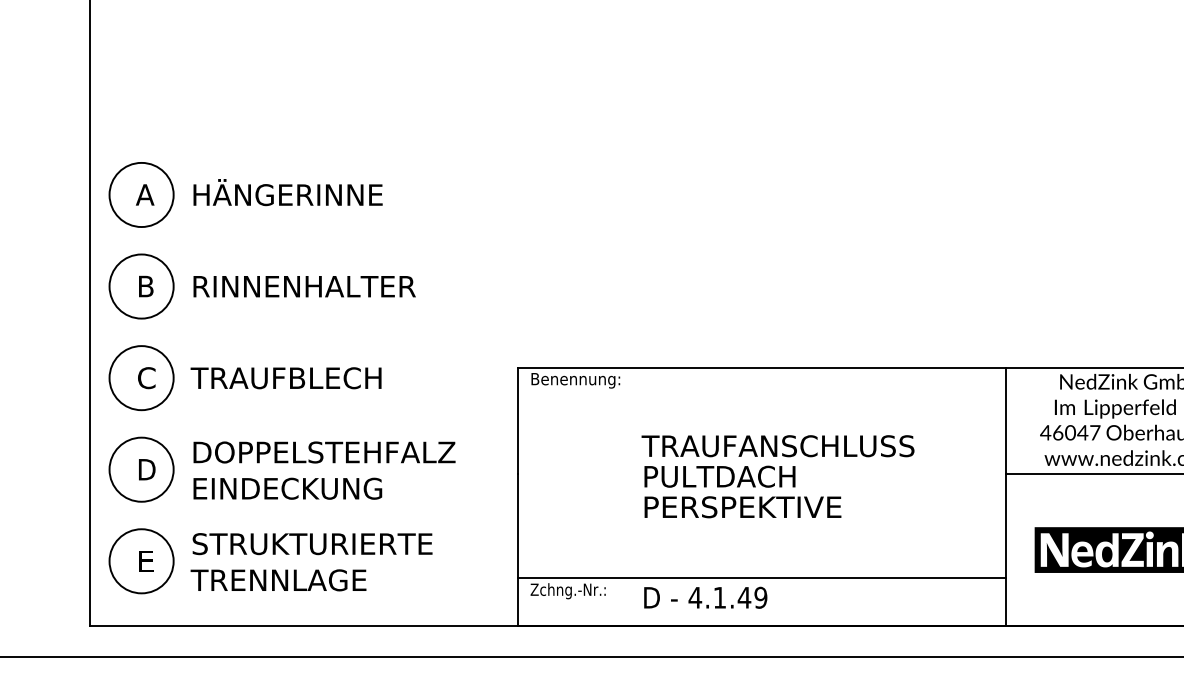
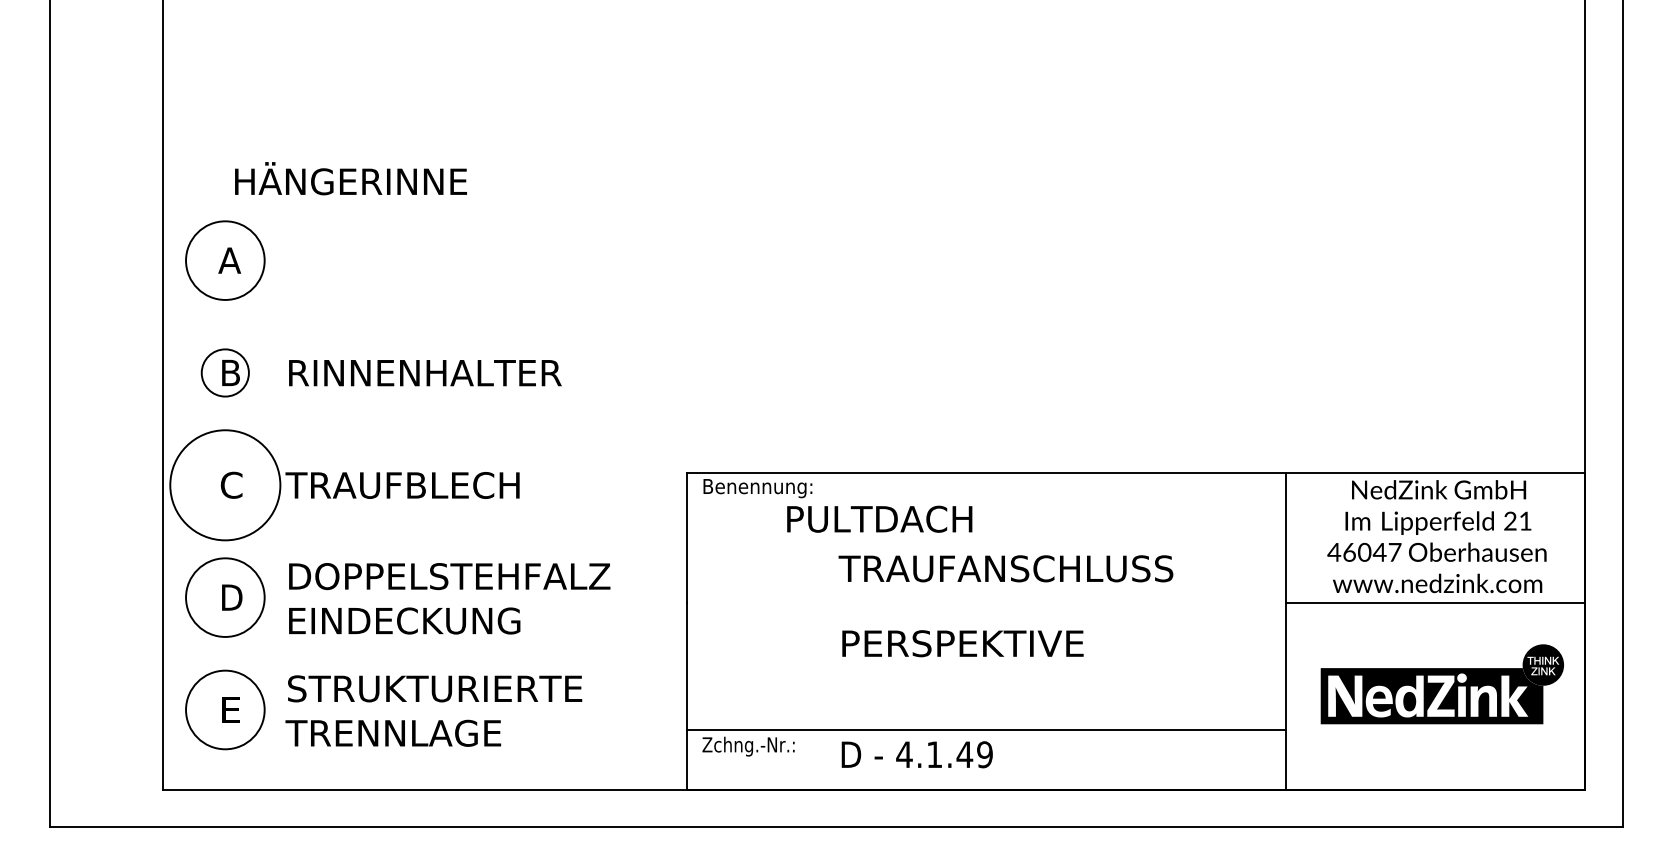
text: (287, 192) -> (350, 178), moved
circle: (141, 286) -> (225, 372), size x0.6
circle: (141, 378) -> (225, 485), size x1.4
text: (719, 476) -> (879, 518), moved

